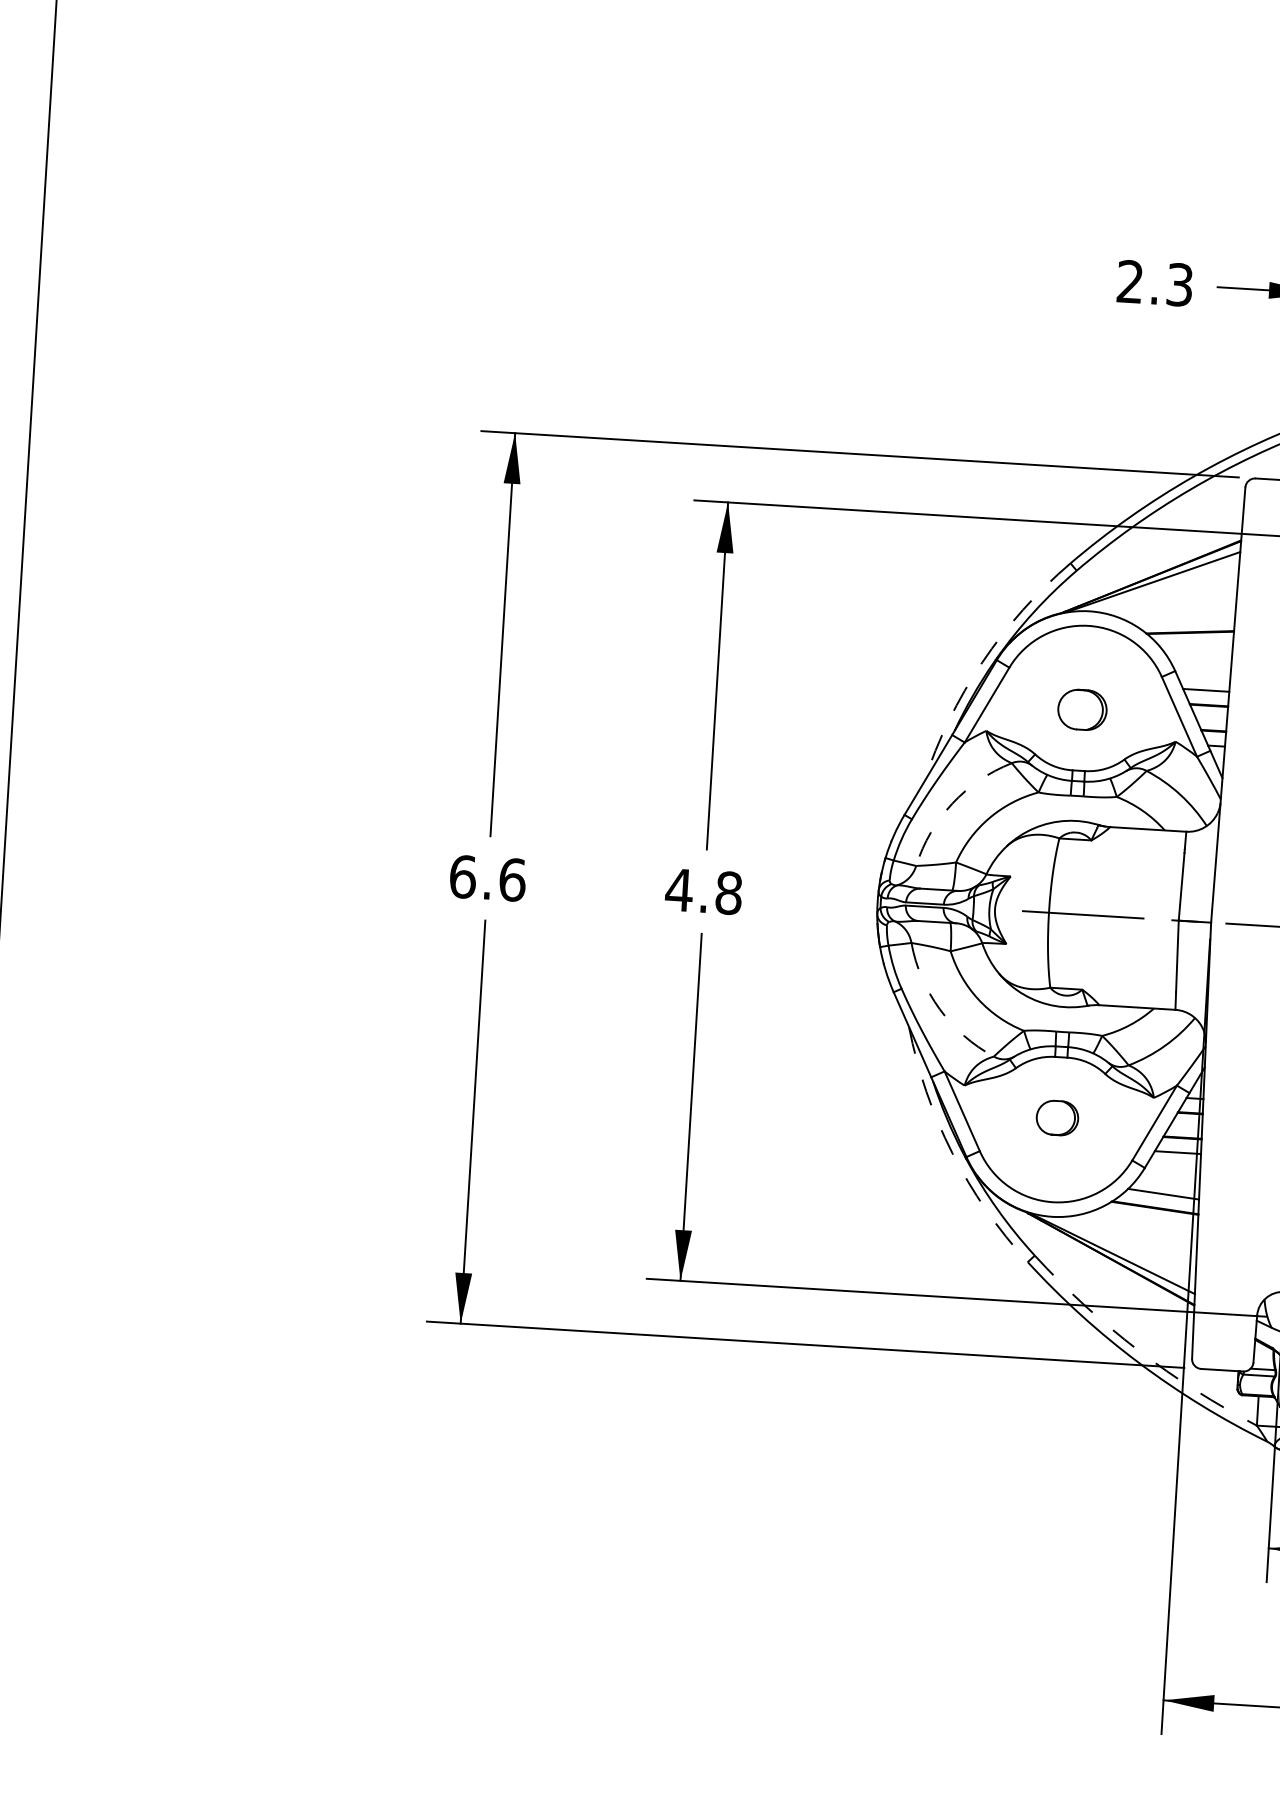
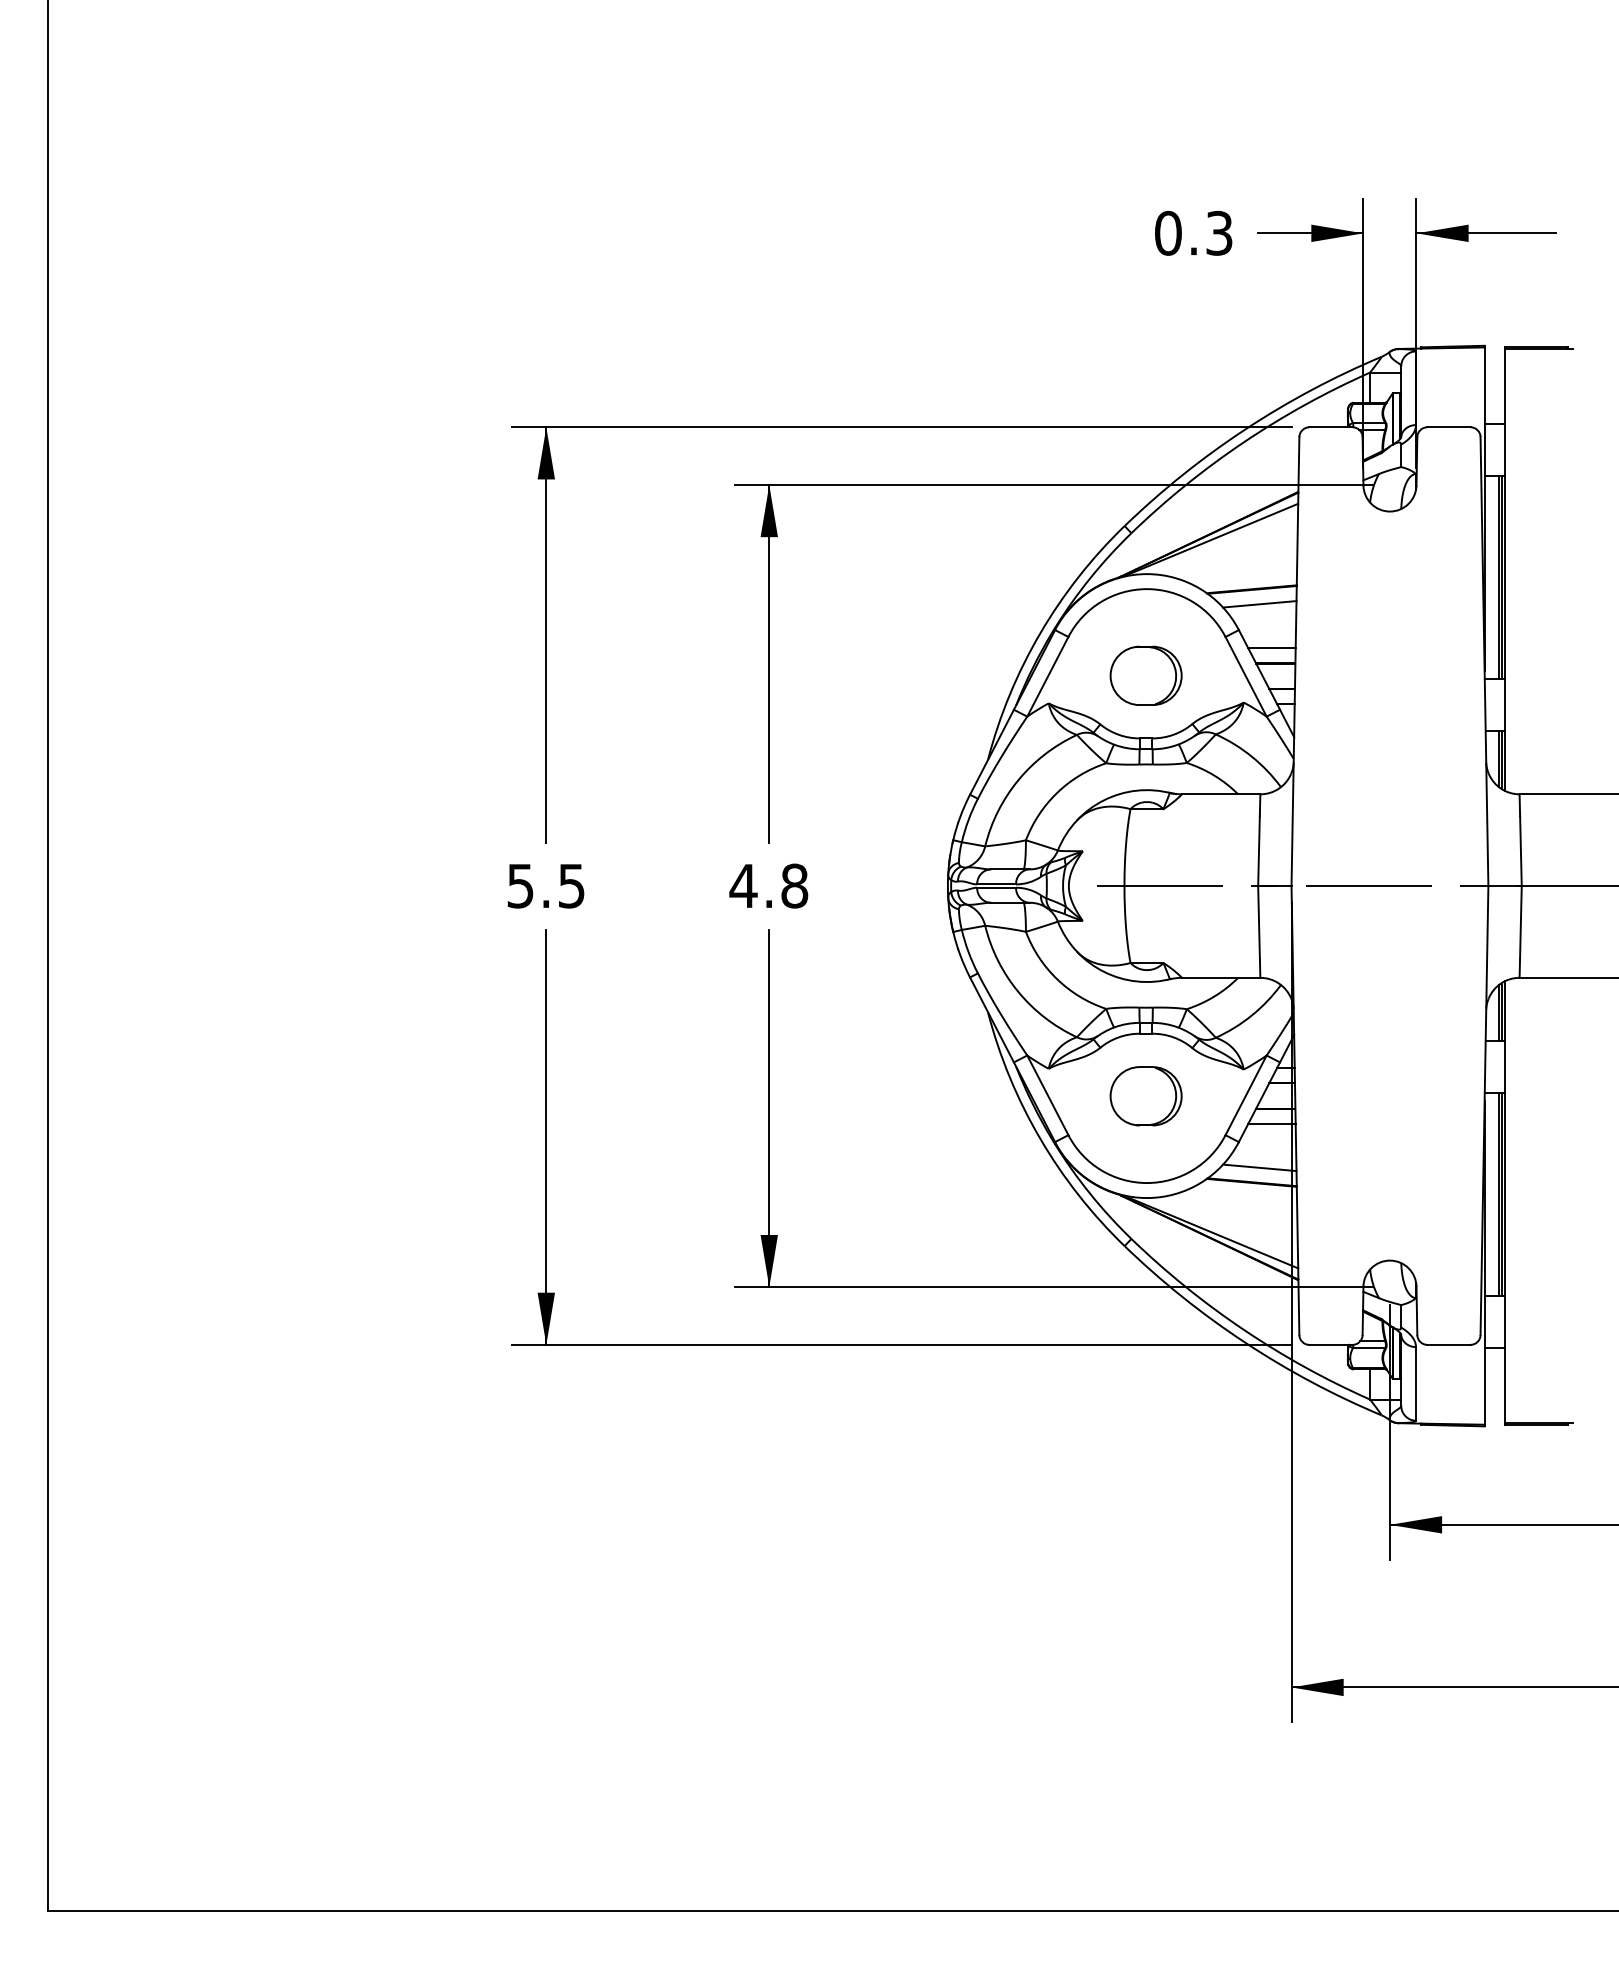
text: (1130, 281) -> (1168, 232), 2.3 -> 0.3
line: (1196, 647) -> (1259, 604), added
arc: (982, 662) -> (1040, 633), dashed -> solid
part: (1081, 709) -> (1145, 675), size x1.43
arc: (952, 803) -> (1018, 780), dashed -> solid
text: (488, 877) -> (546, 885), 6.6 -> 5.5
arc: (939, 1008) -> (1018, 991), dashed -> solid
part: (1056, 1118) -> (1145, 1096), size x1.67
arc: (952, 1152) -> (1040, 1138), dashed -> solid
arc: (1138, 1350) -> (1243, 1329), dashed -> solid

